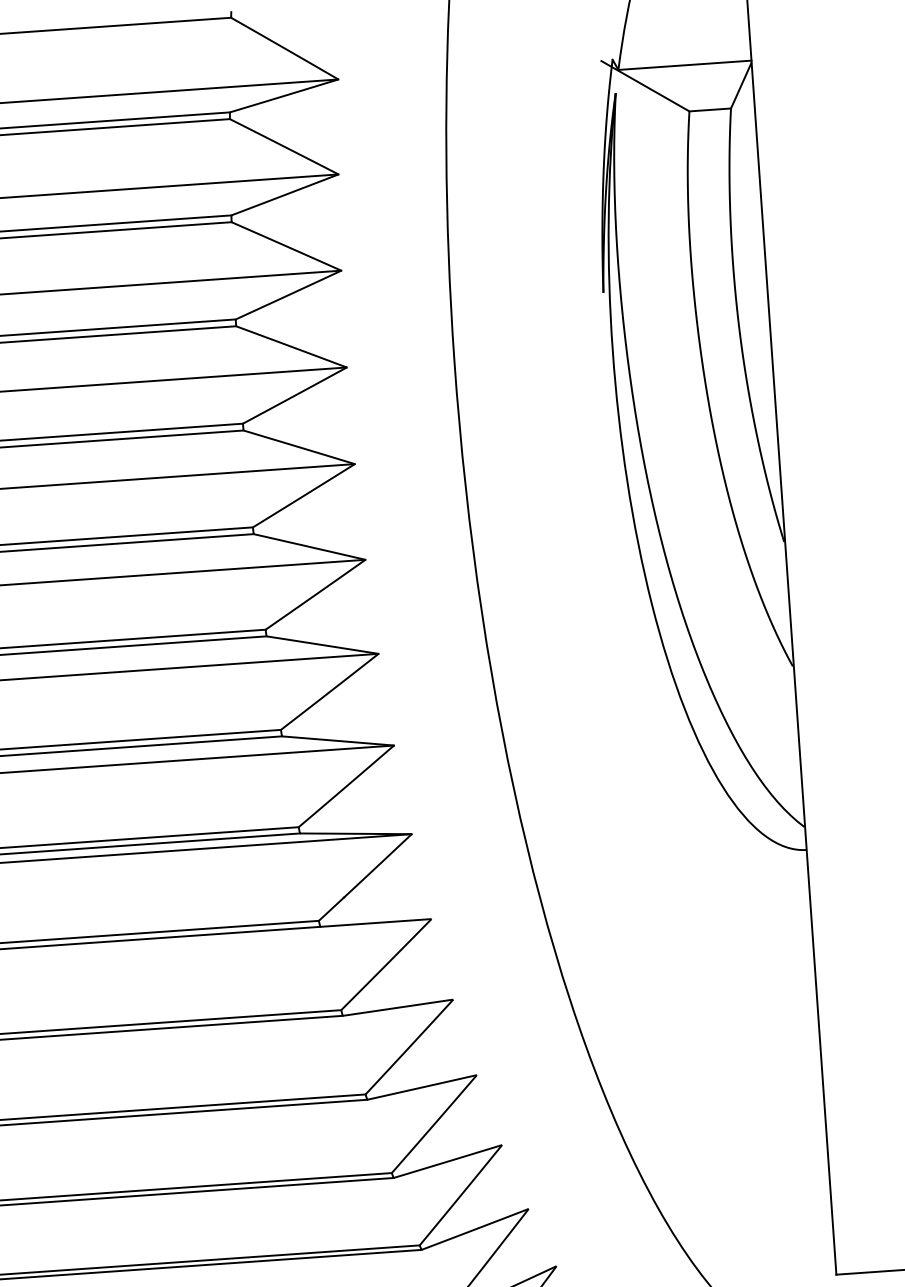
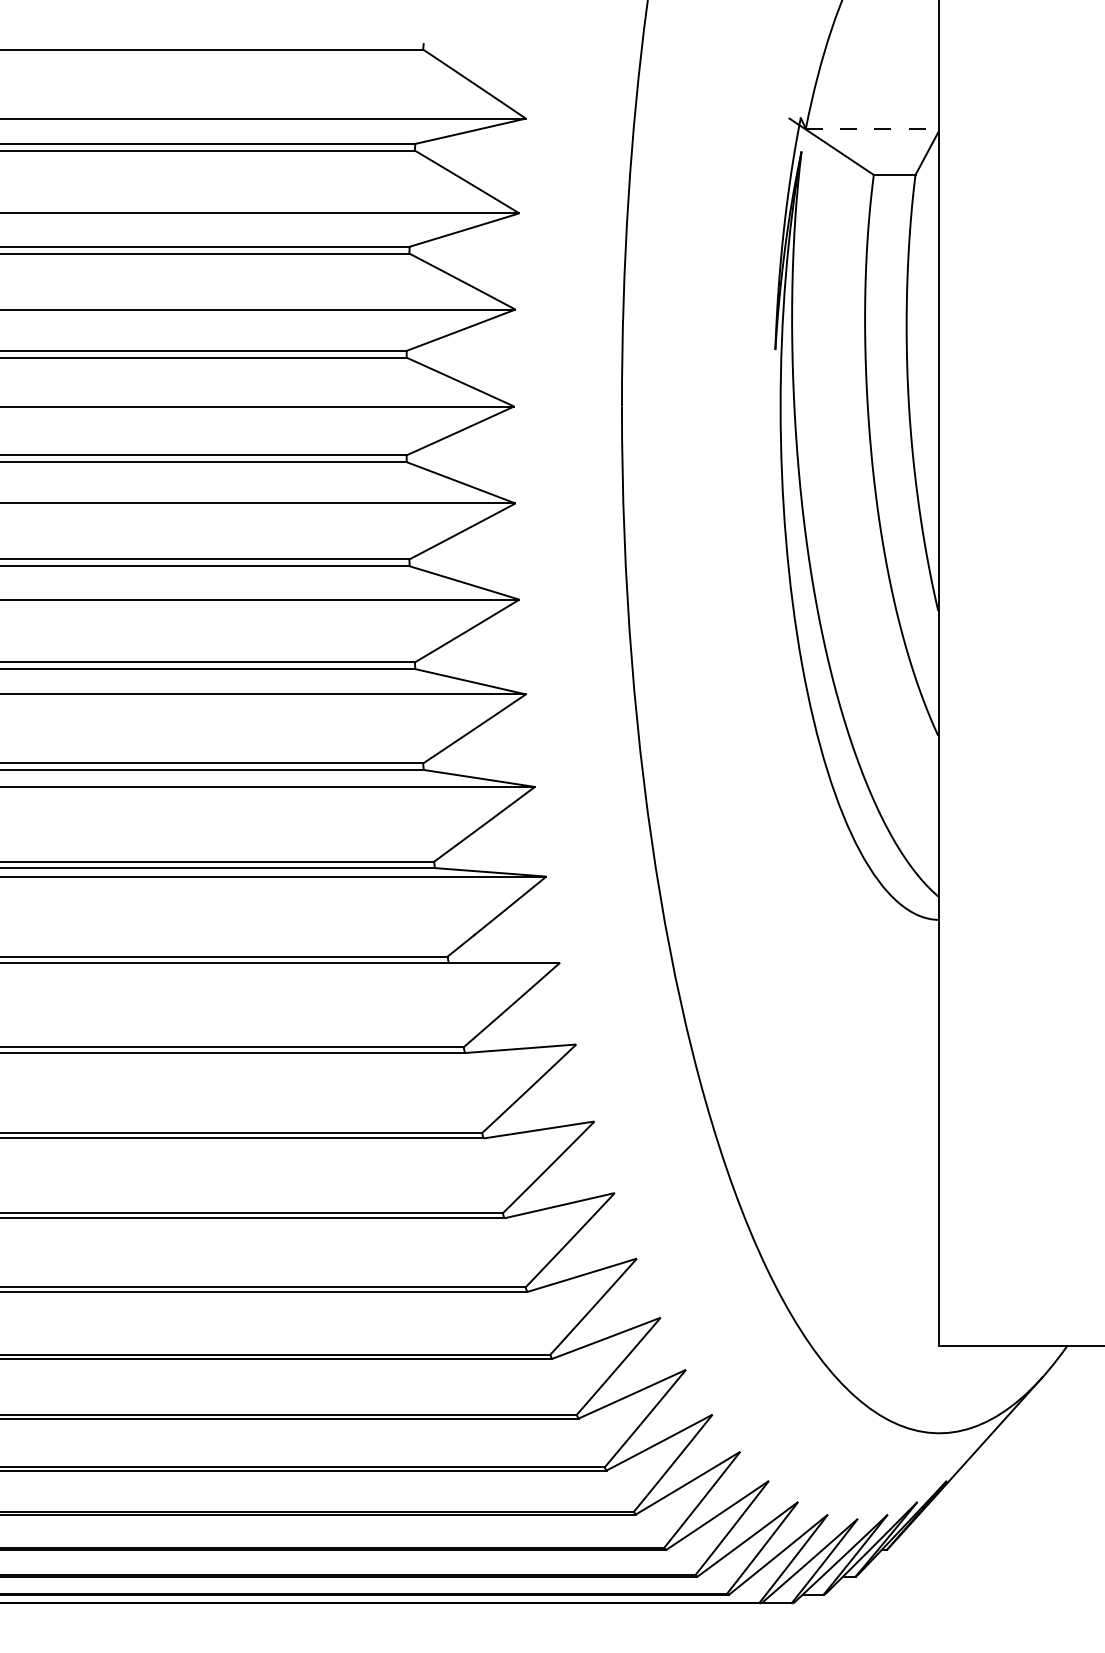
line: (684, 65) -> (872, 128), solid -> dashed

